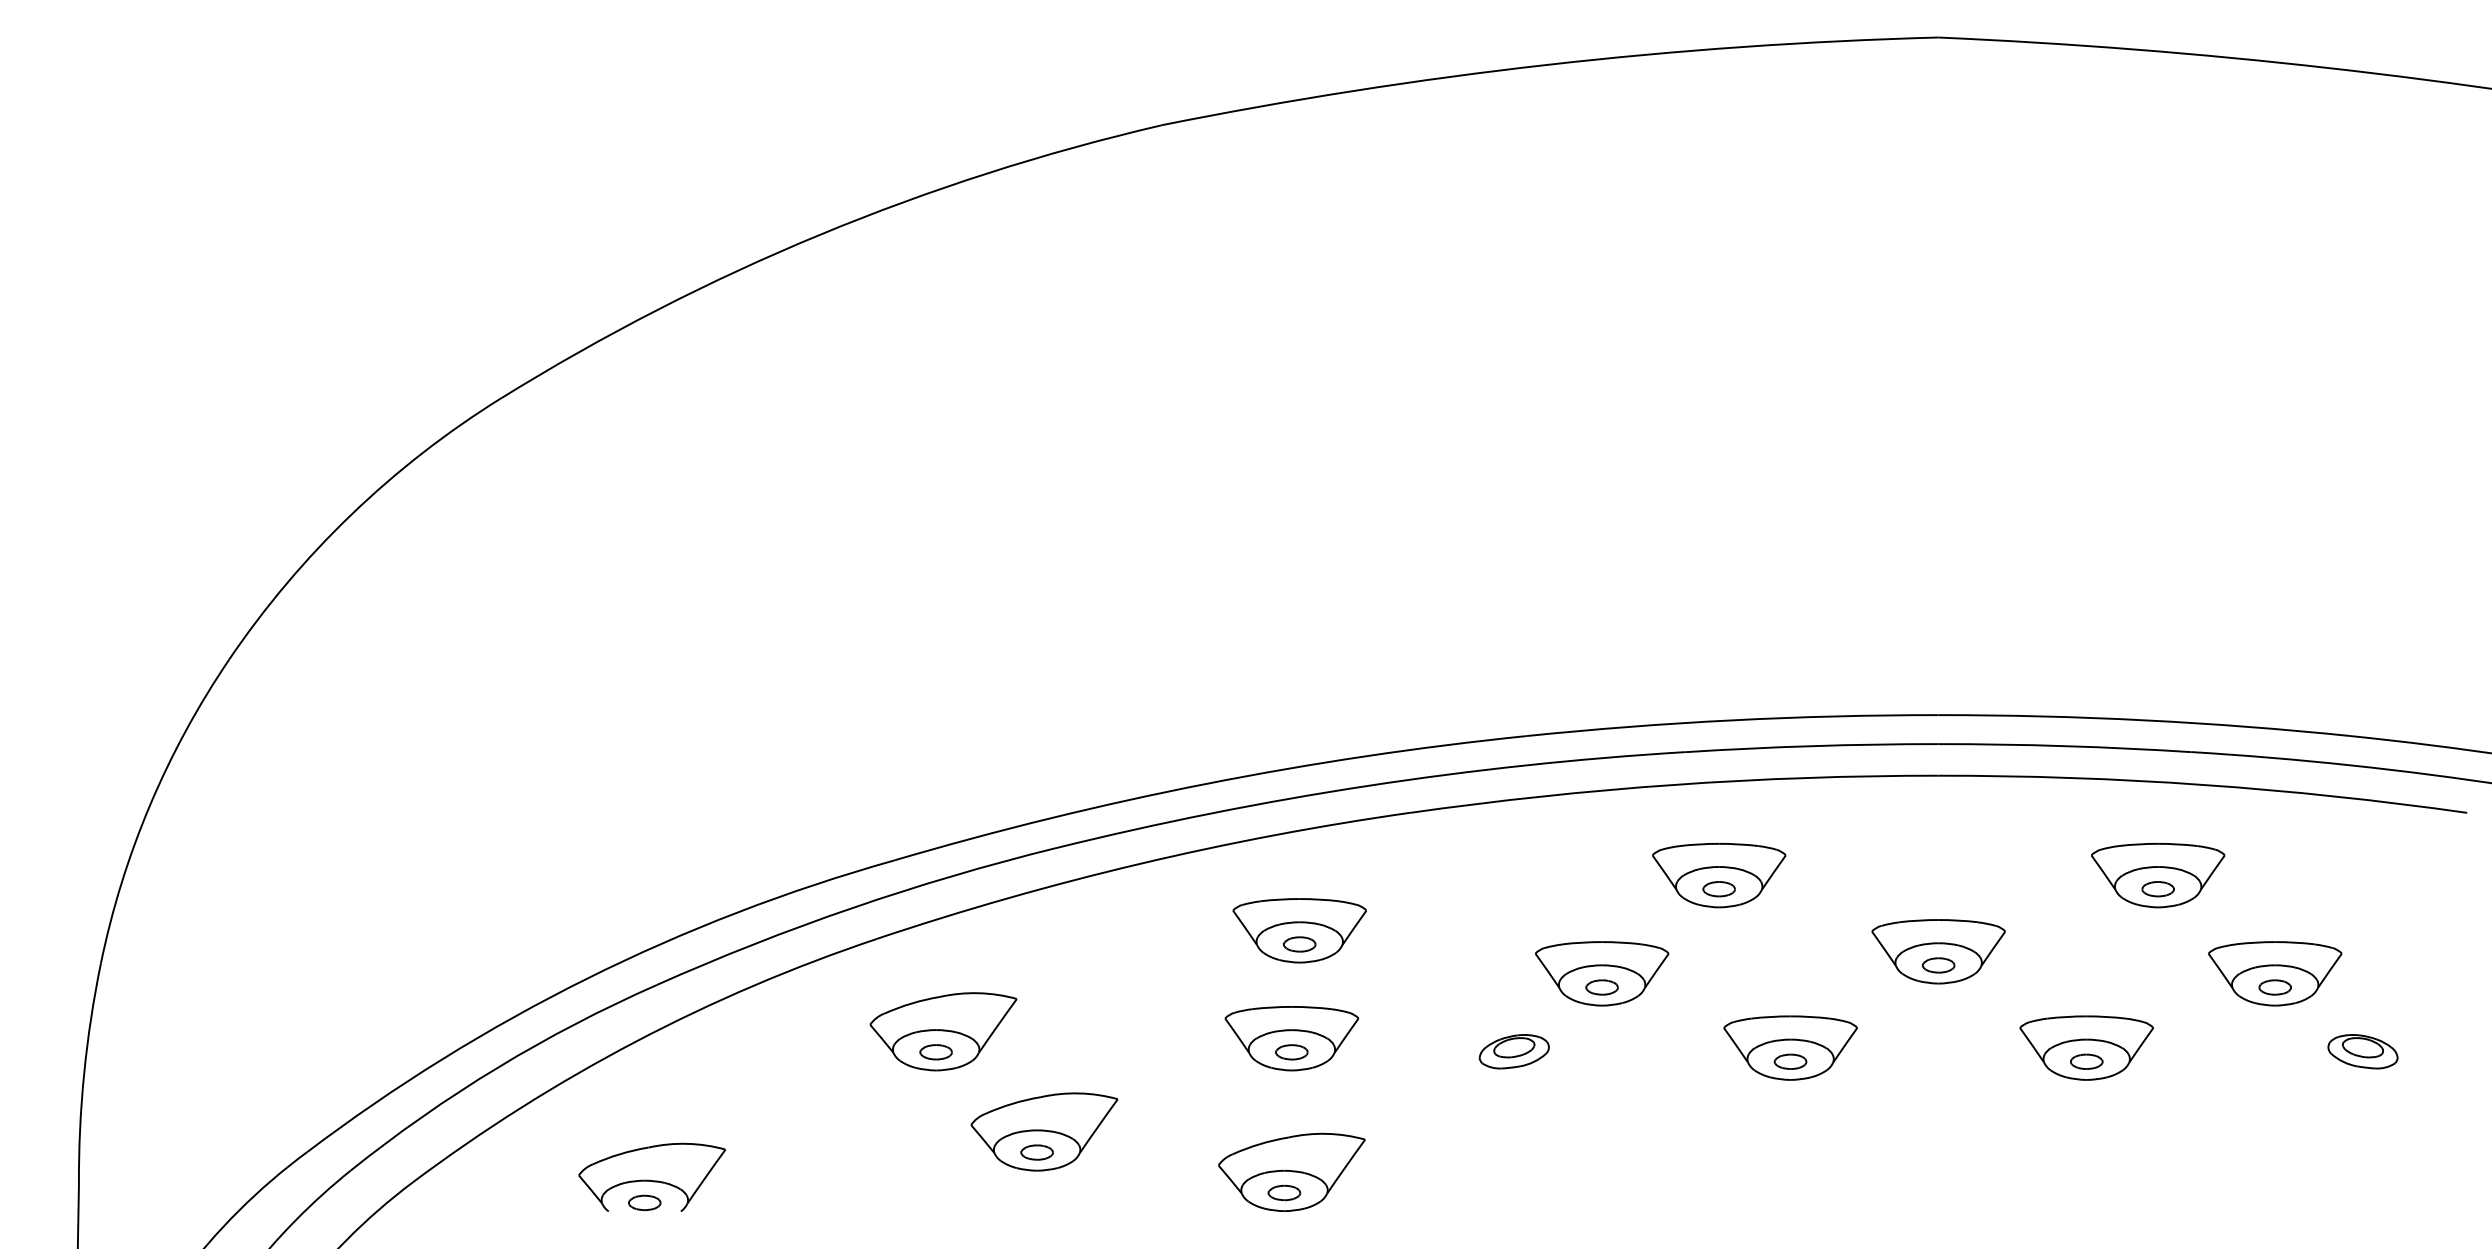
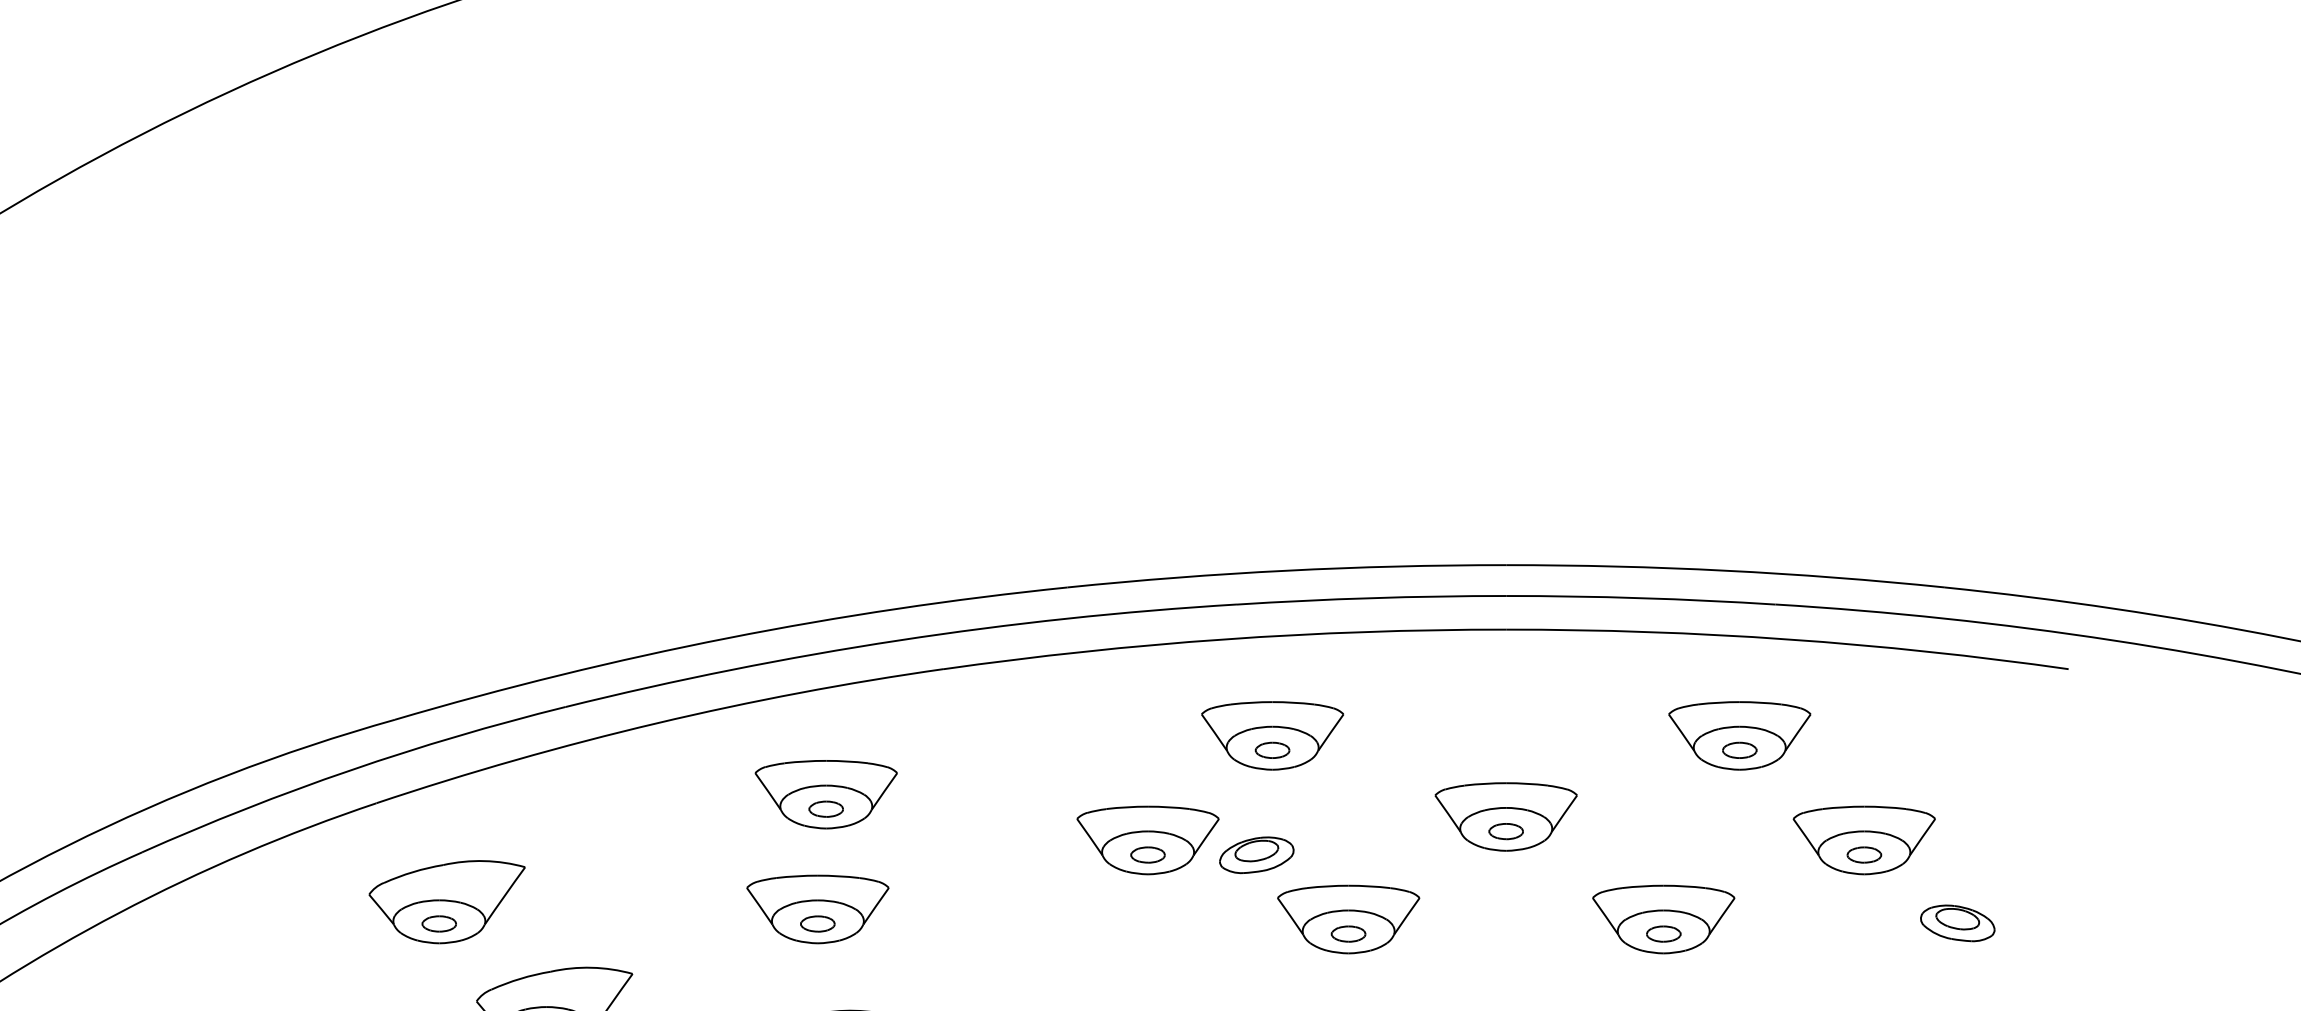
part: (1513, 1051) -> (1255, 855), moved

